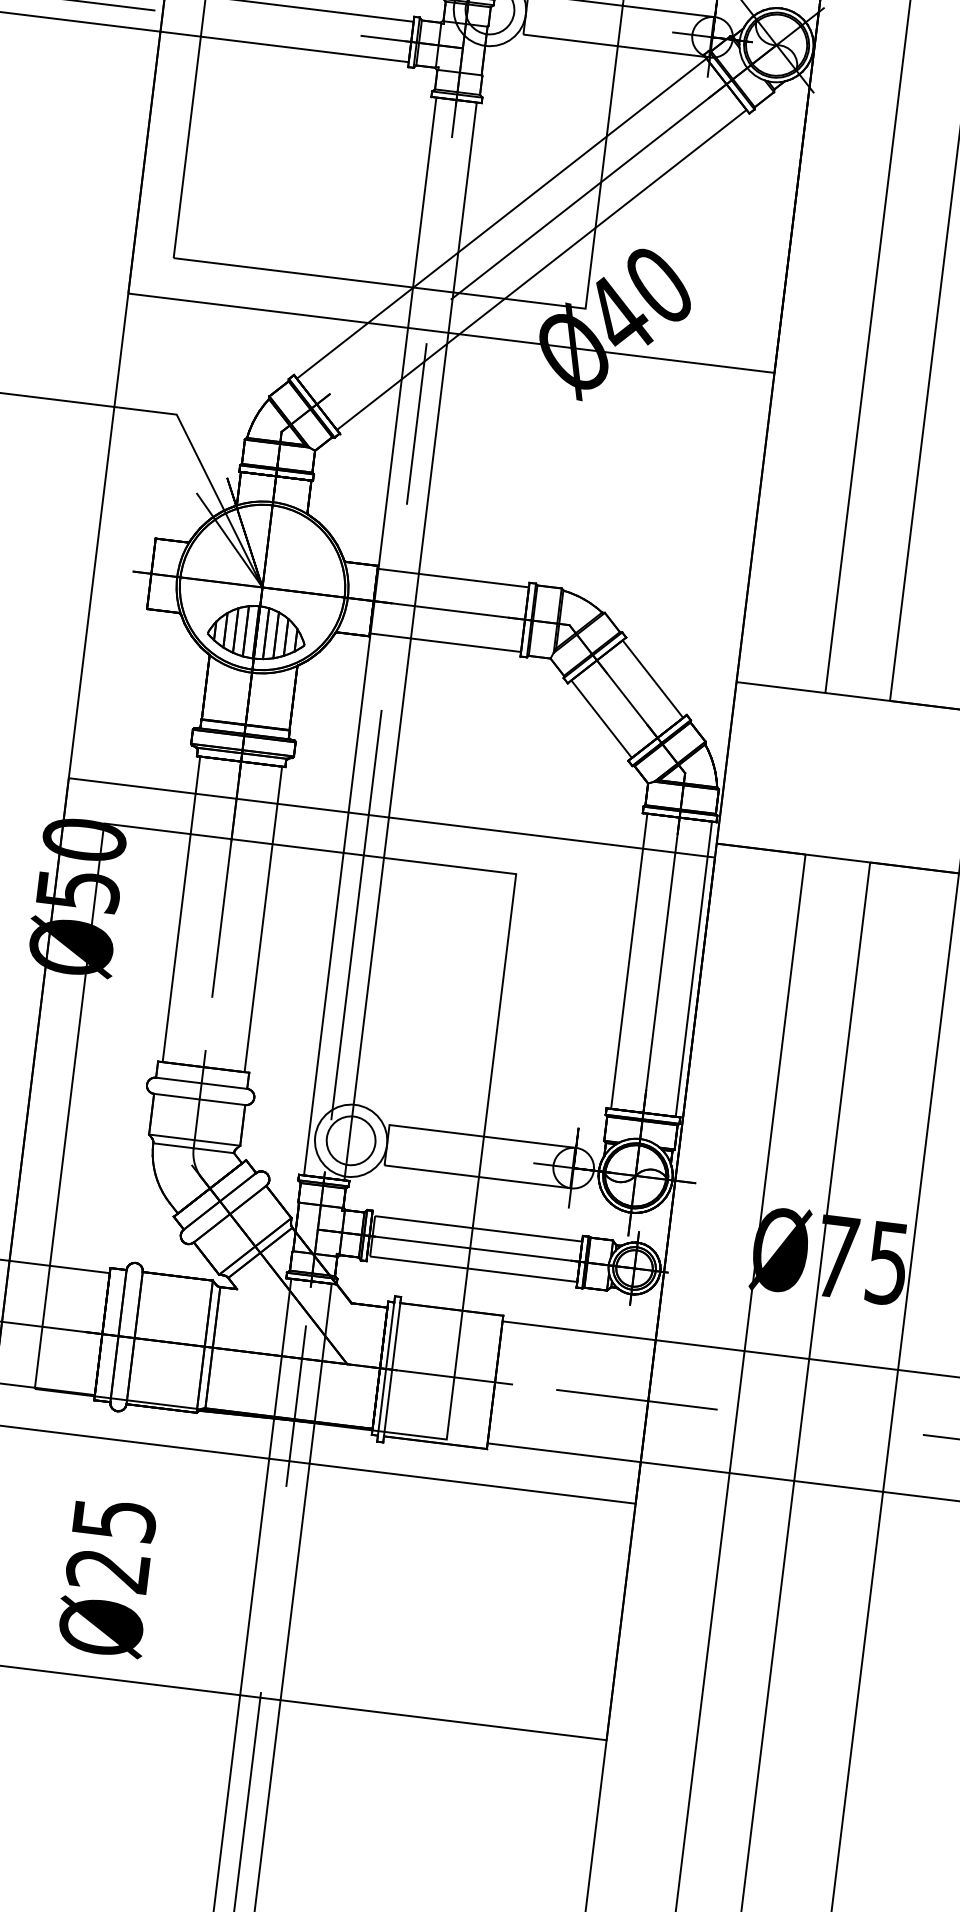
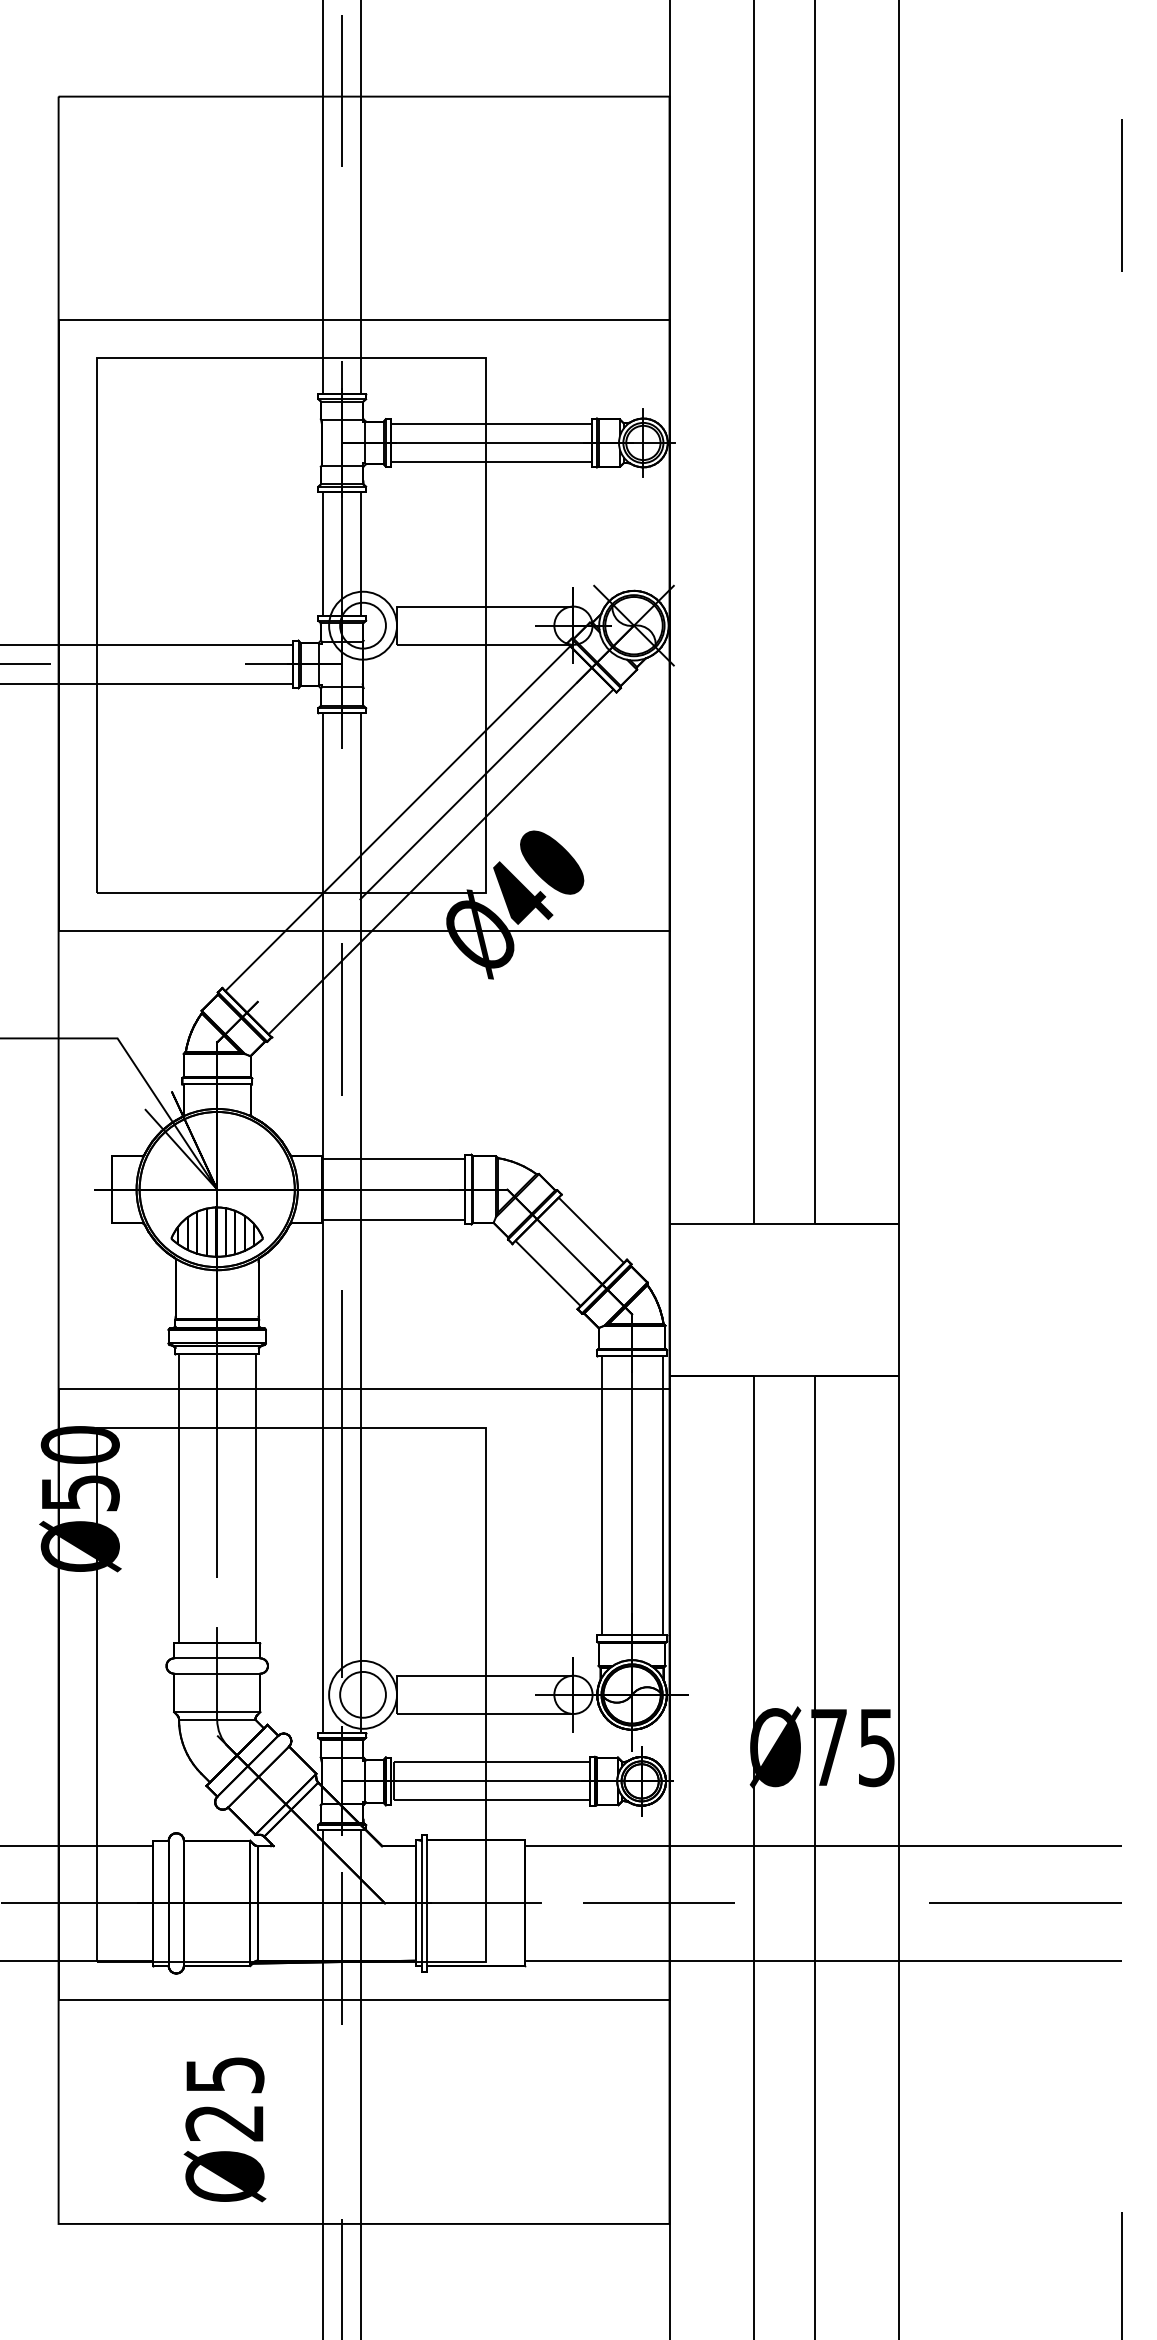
text: (106, 1577) -> (224, 2129), moved

